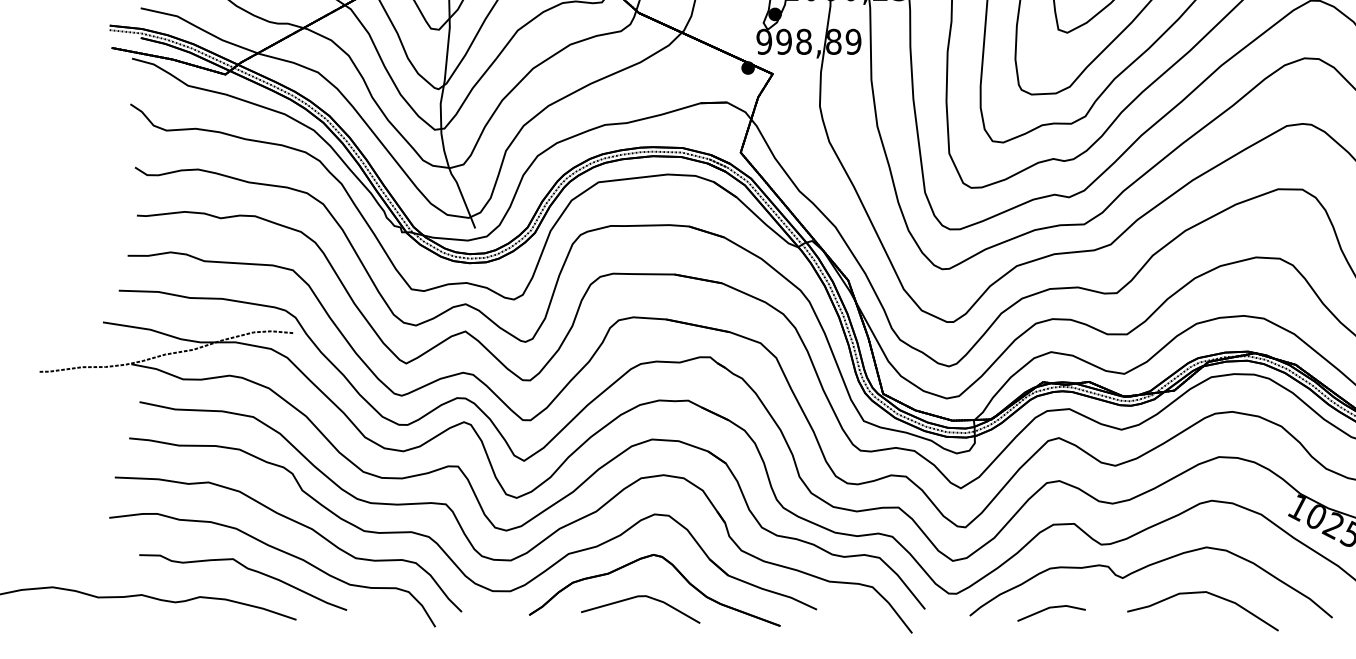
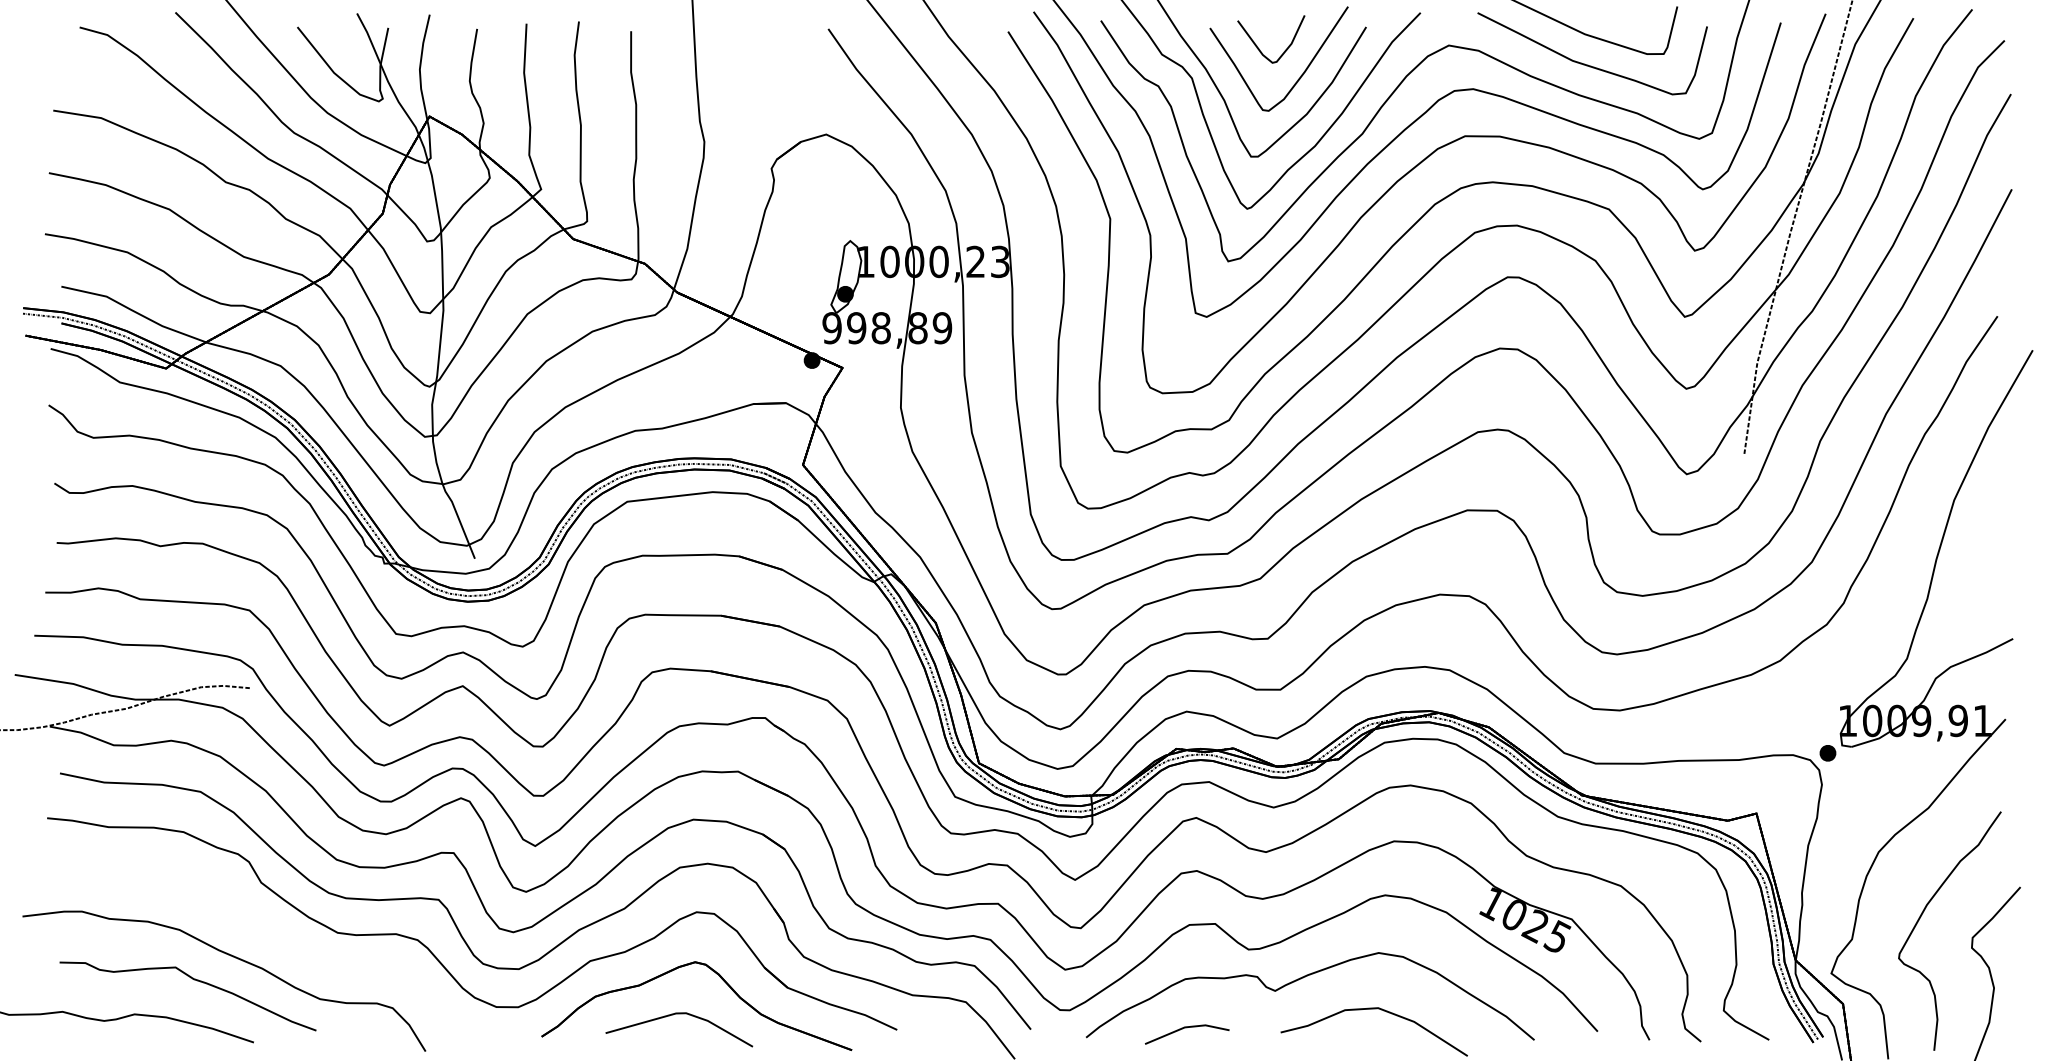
curve: (297, 523) -> (255, 923), removed

